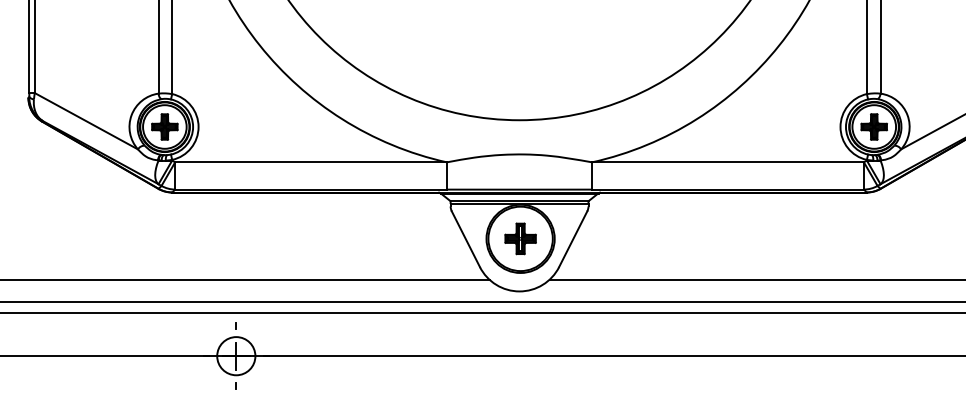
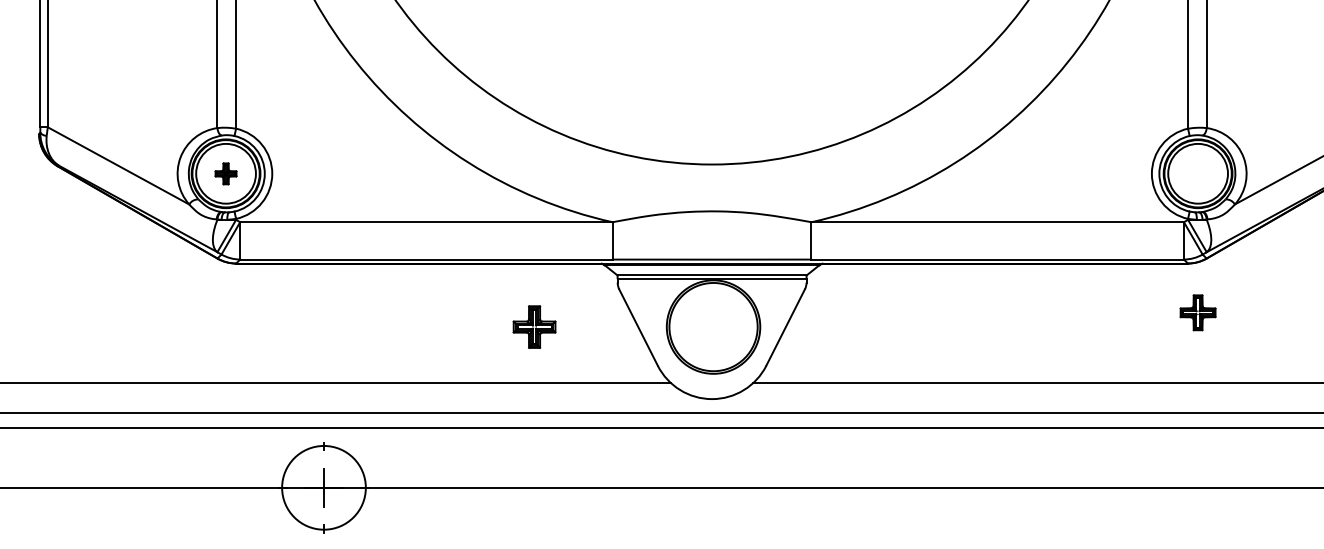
part: (164, 126) -> (225, 173), size x0.6
part: (873, 126) -> (1197, 312), moved
part: (520, 238) -> (534, 326), moved
circle: (235, 355) -> (323, 487), size x1.6

